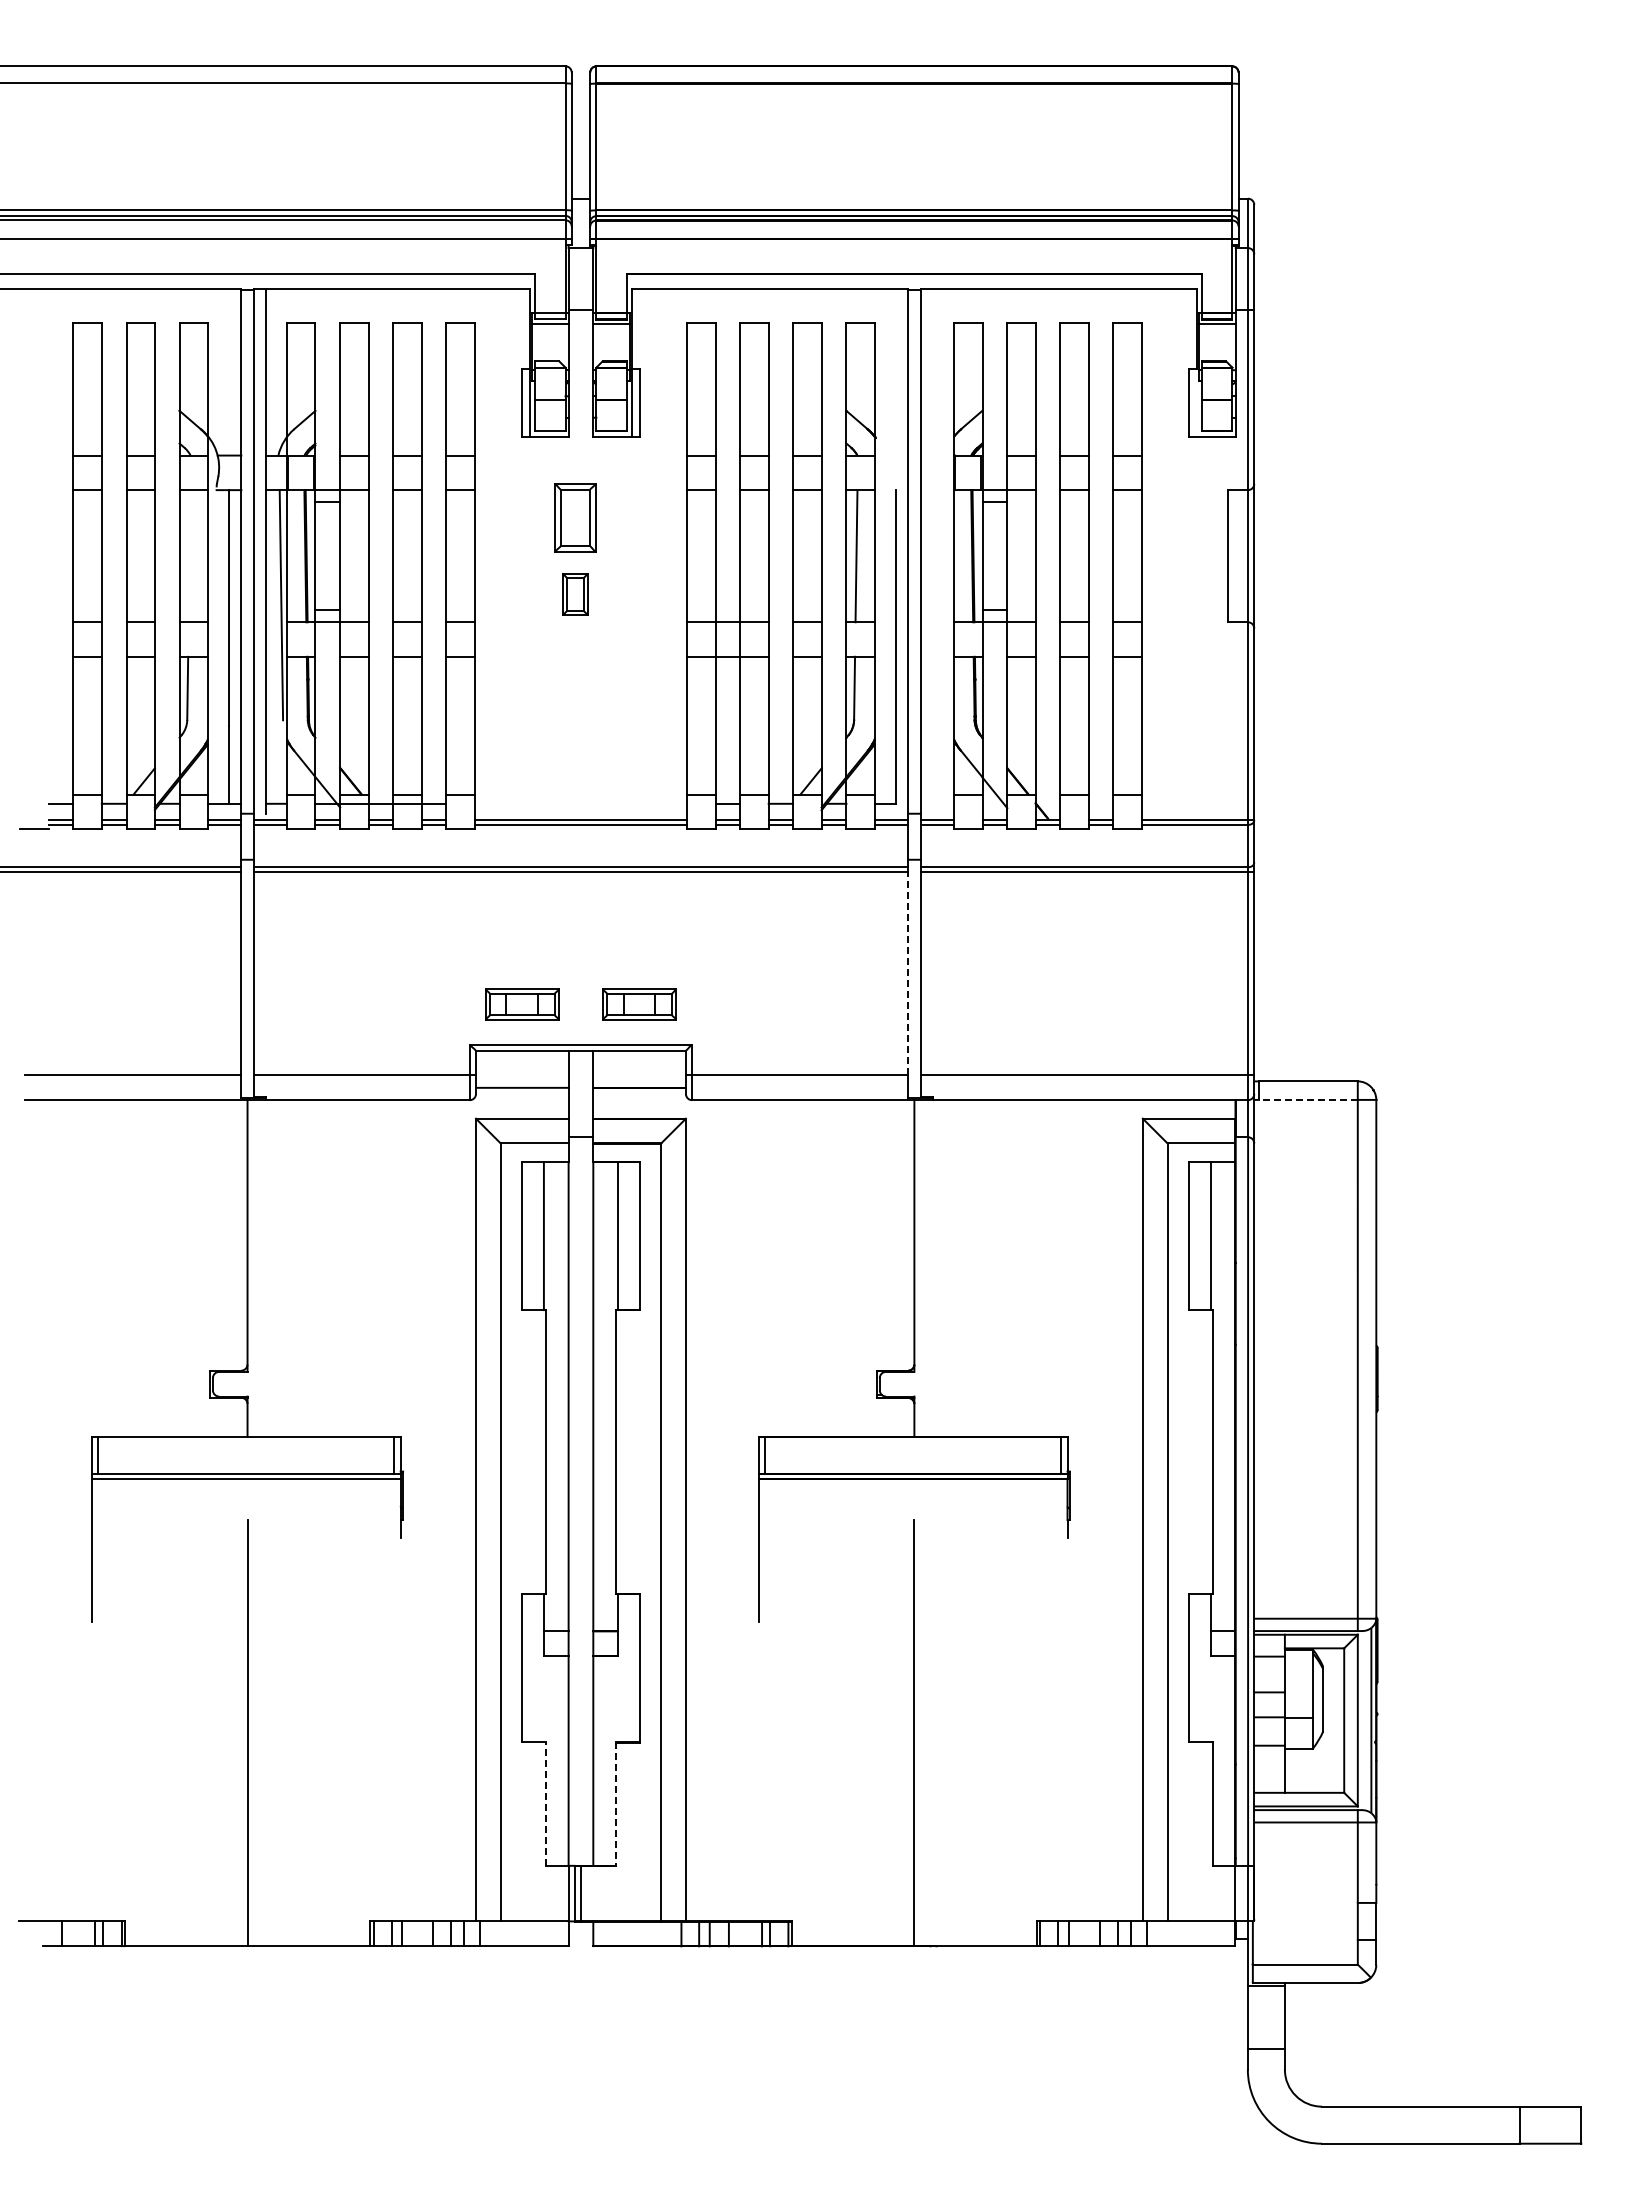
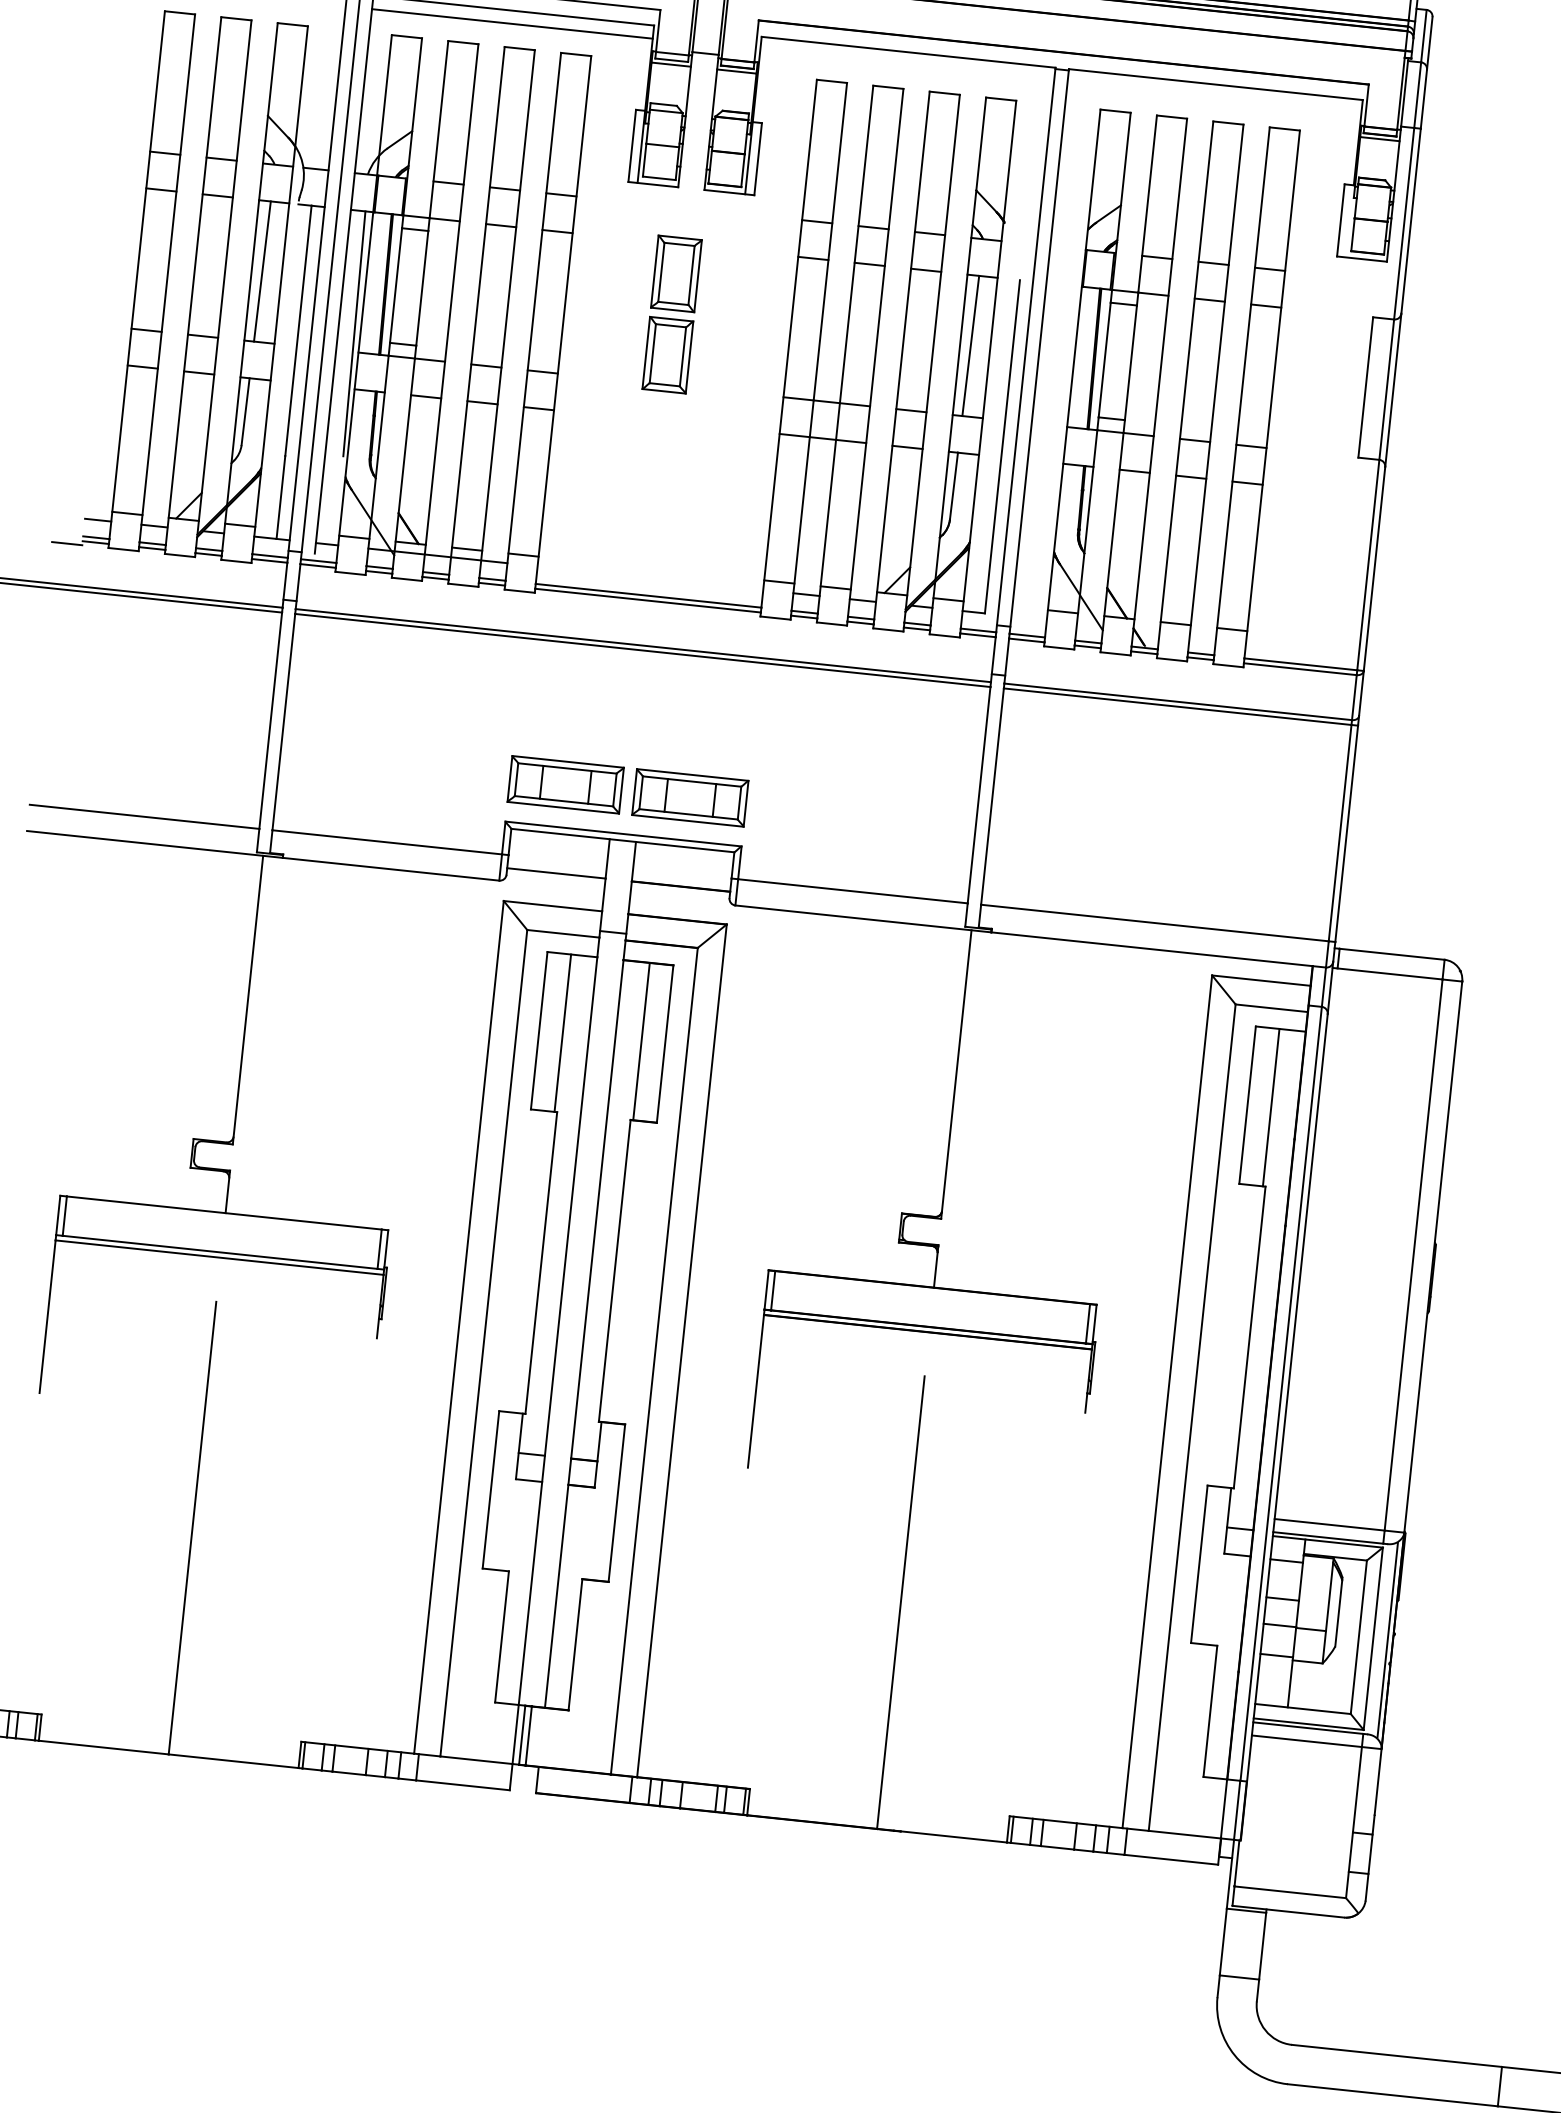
line: (398, 301) -> (512, 24), added
line: (189, 556) -> (262, 271), added
part: (575, 594) -> (668, 355), size x1.67
line: (908, 973) -> (979, 795), dashed -> solid
part: (522, 1004) -> (565, 784), size x1.43
part: (639, 1004) -> (690, 797), size x1.43
line: (1307, 1099) -> (1389, 973), dashed -> solid
line: (546, 1804) -> (502, 1637), dashed -> solid
line: (615, 1804) -> (575, 1645), dashed -> solid

